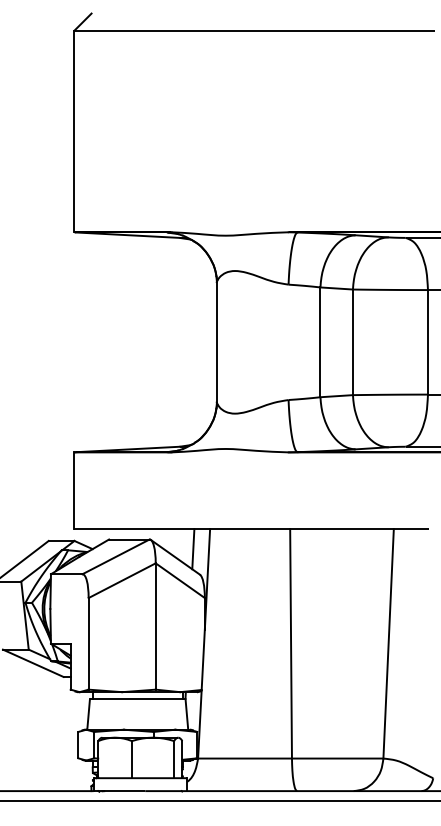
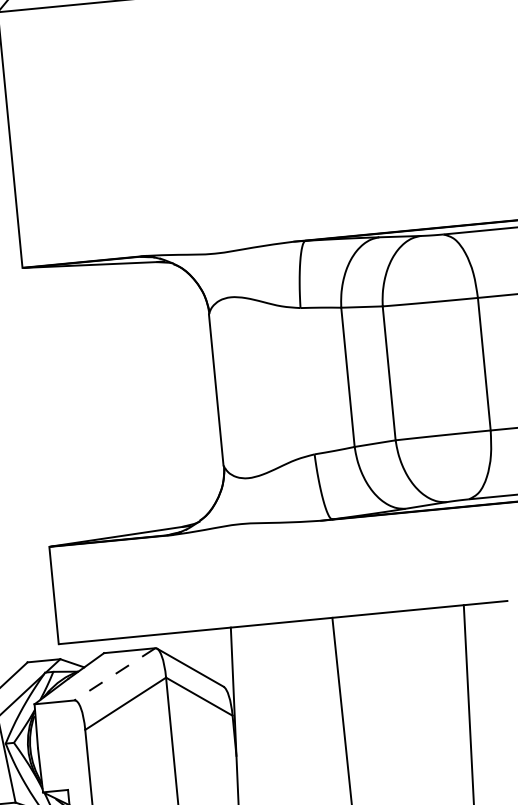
line: (193, 549) -> (212, 655), removed
line: (116, 556) -> (115, 673), solid -> dashed

